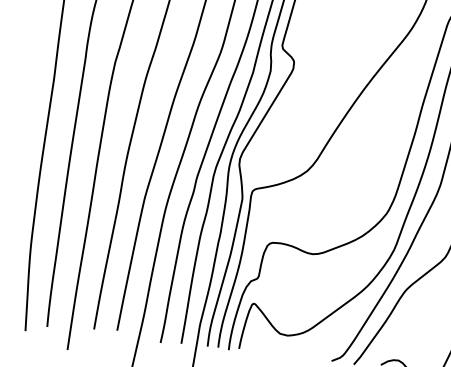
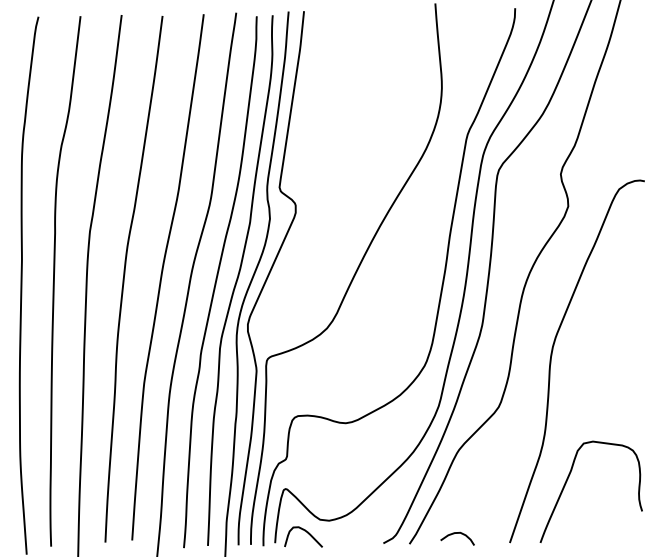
curve: (267, 343) -> (306, 532), added

